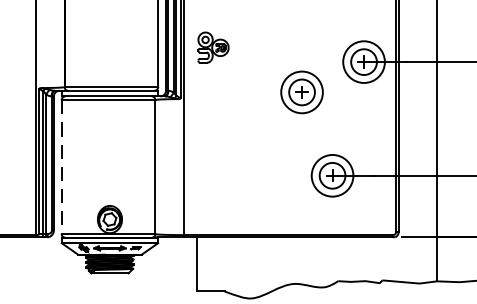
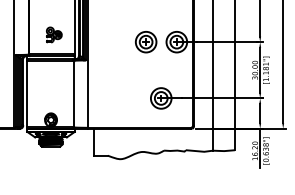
part: (213, 46) -> (54, 34), moved
part: (302, 93) -> (146, 42), moved
line: (62, 167) -> (27, 94), dashed -> solid

